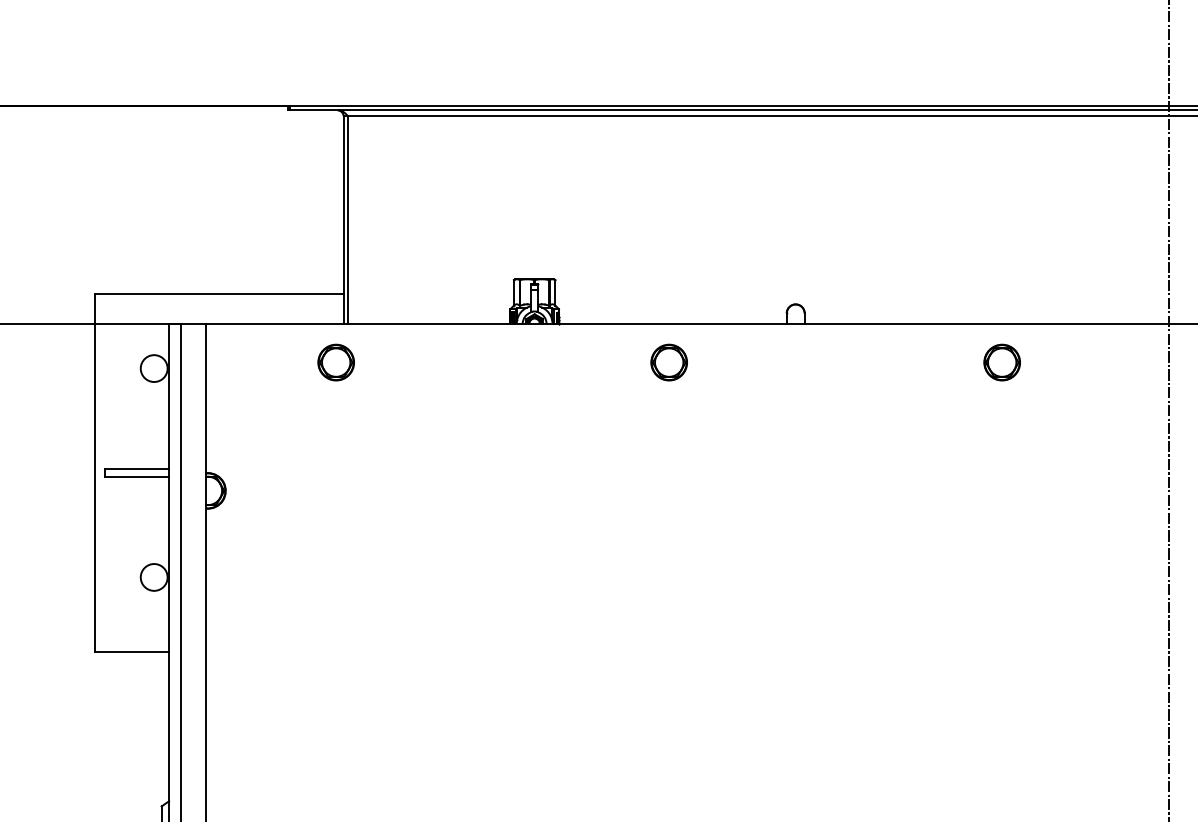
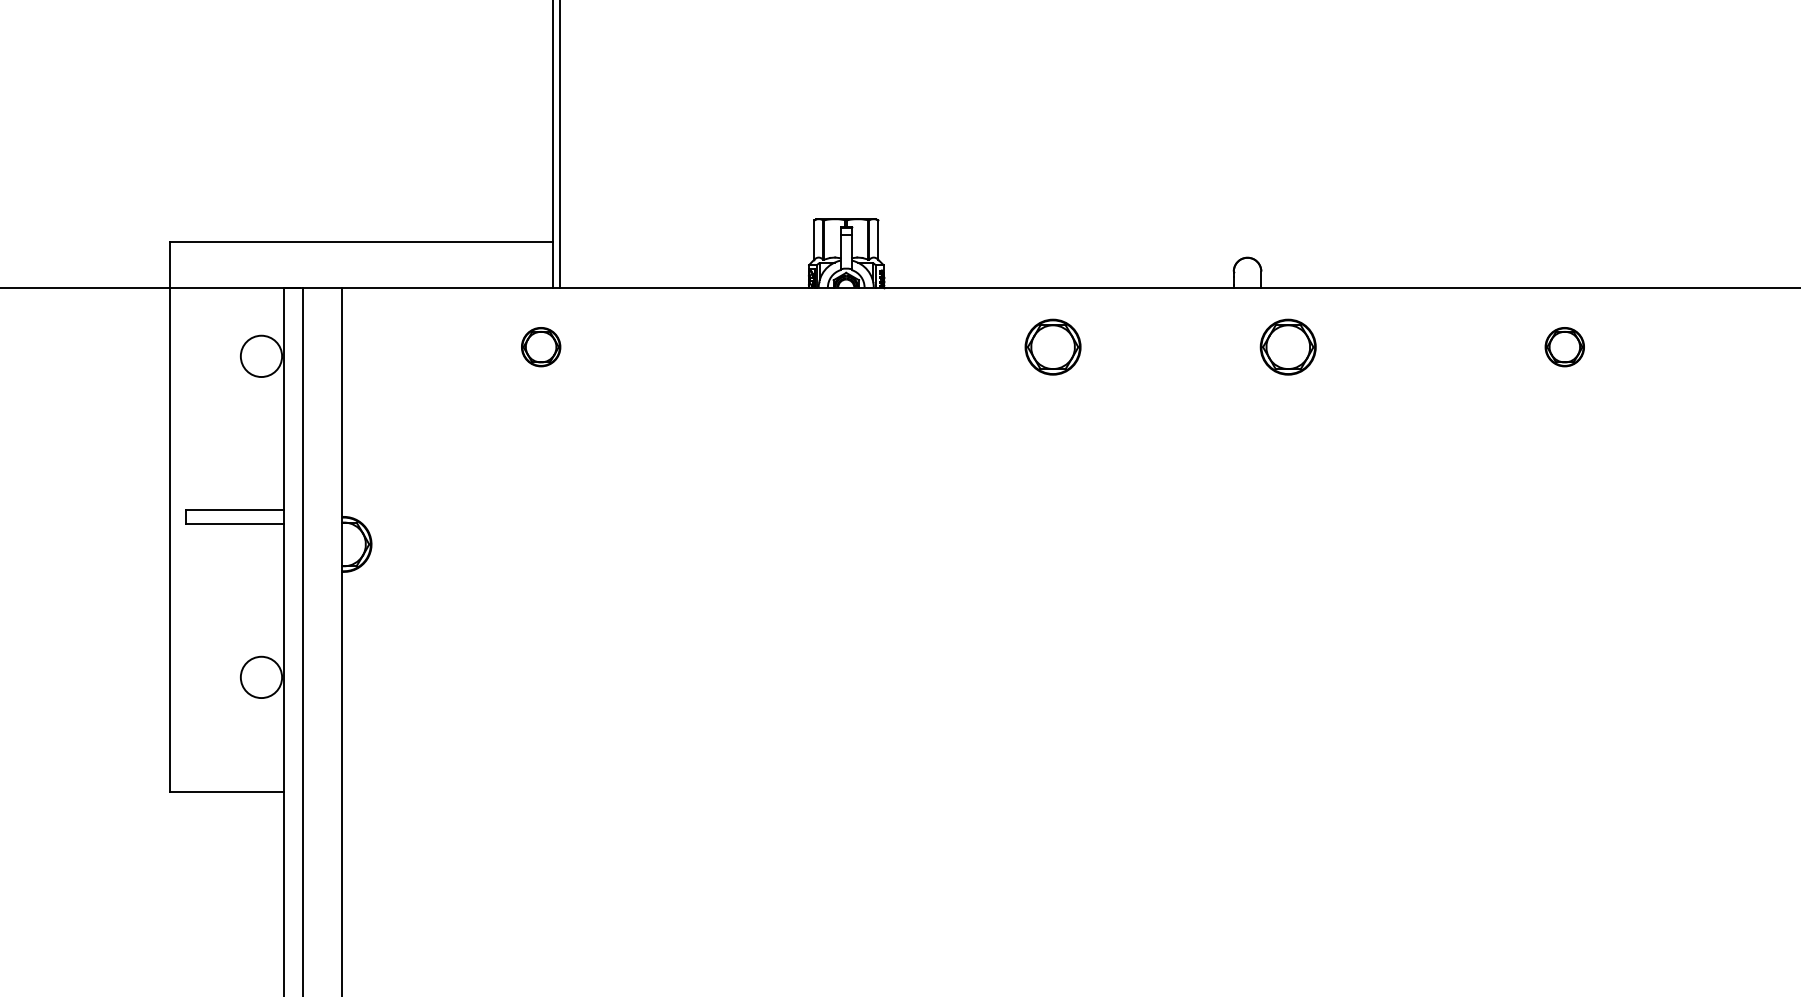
part: (335, 362) -> (540, 347), size x0.7
part: (821, 362) -> (1287, 347), added
part: (1001, 362) -> (1563, 347), size x0.7

